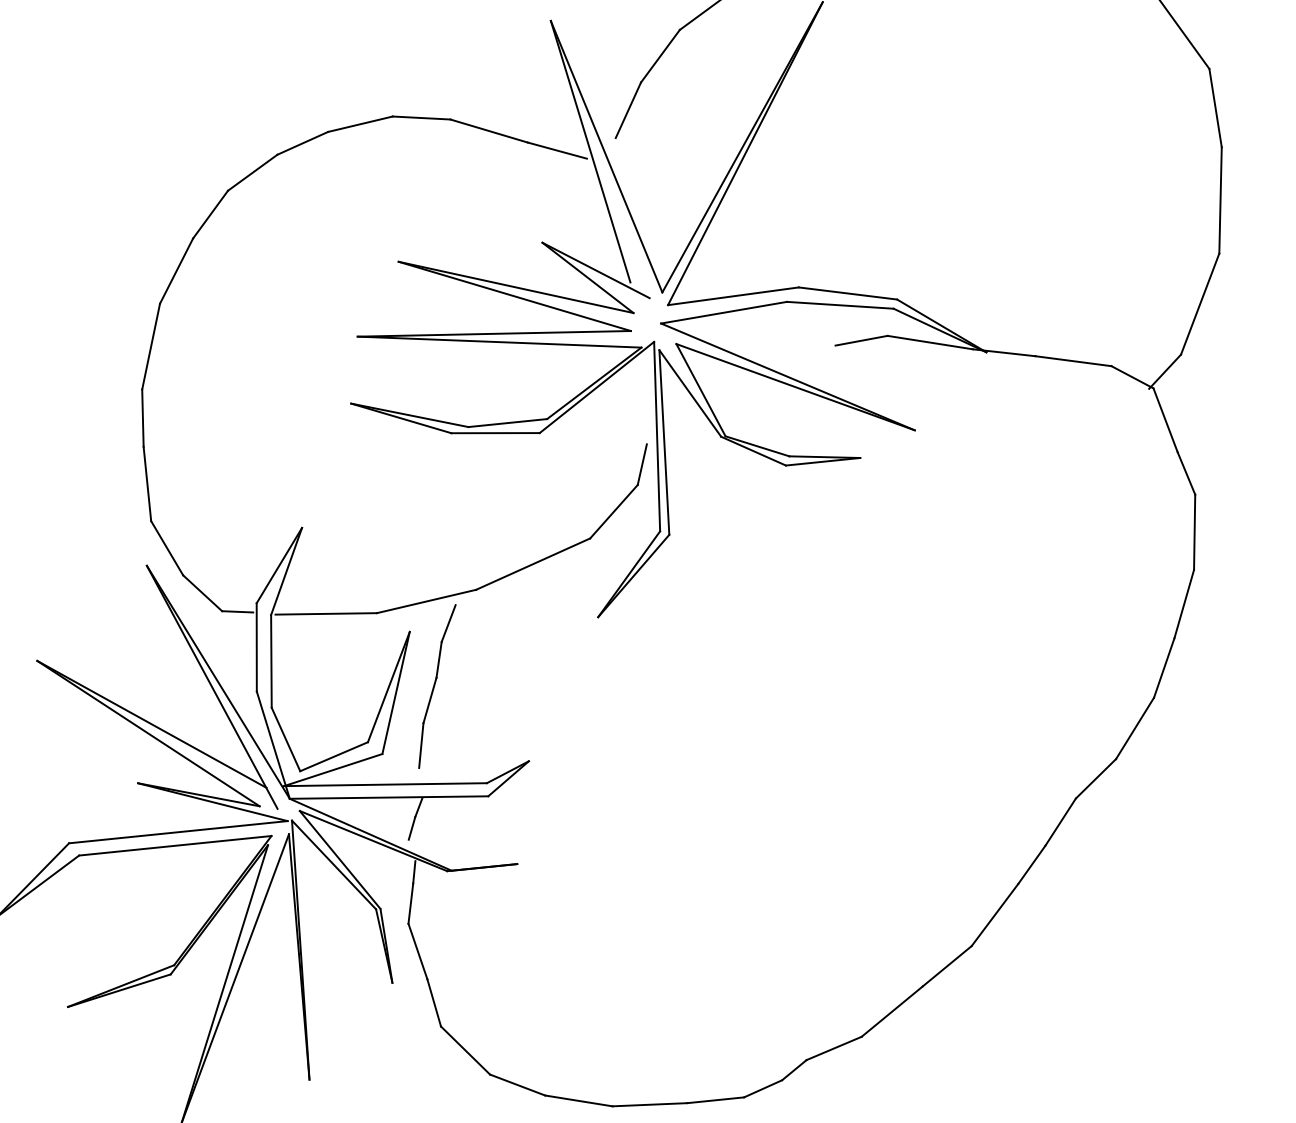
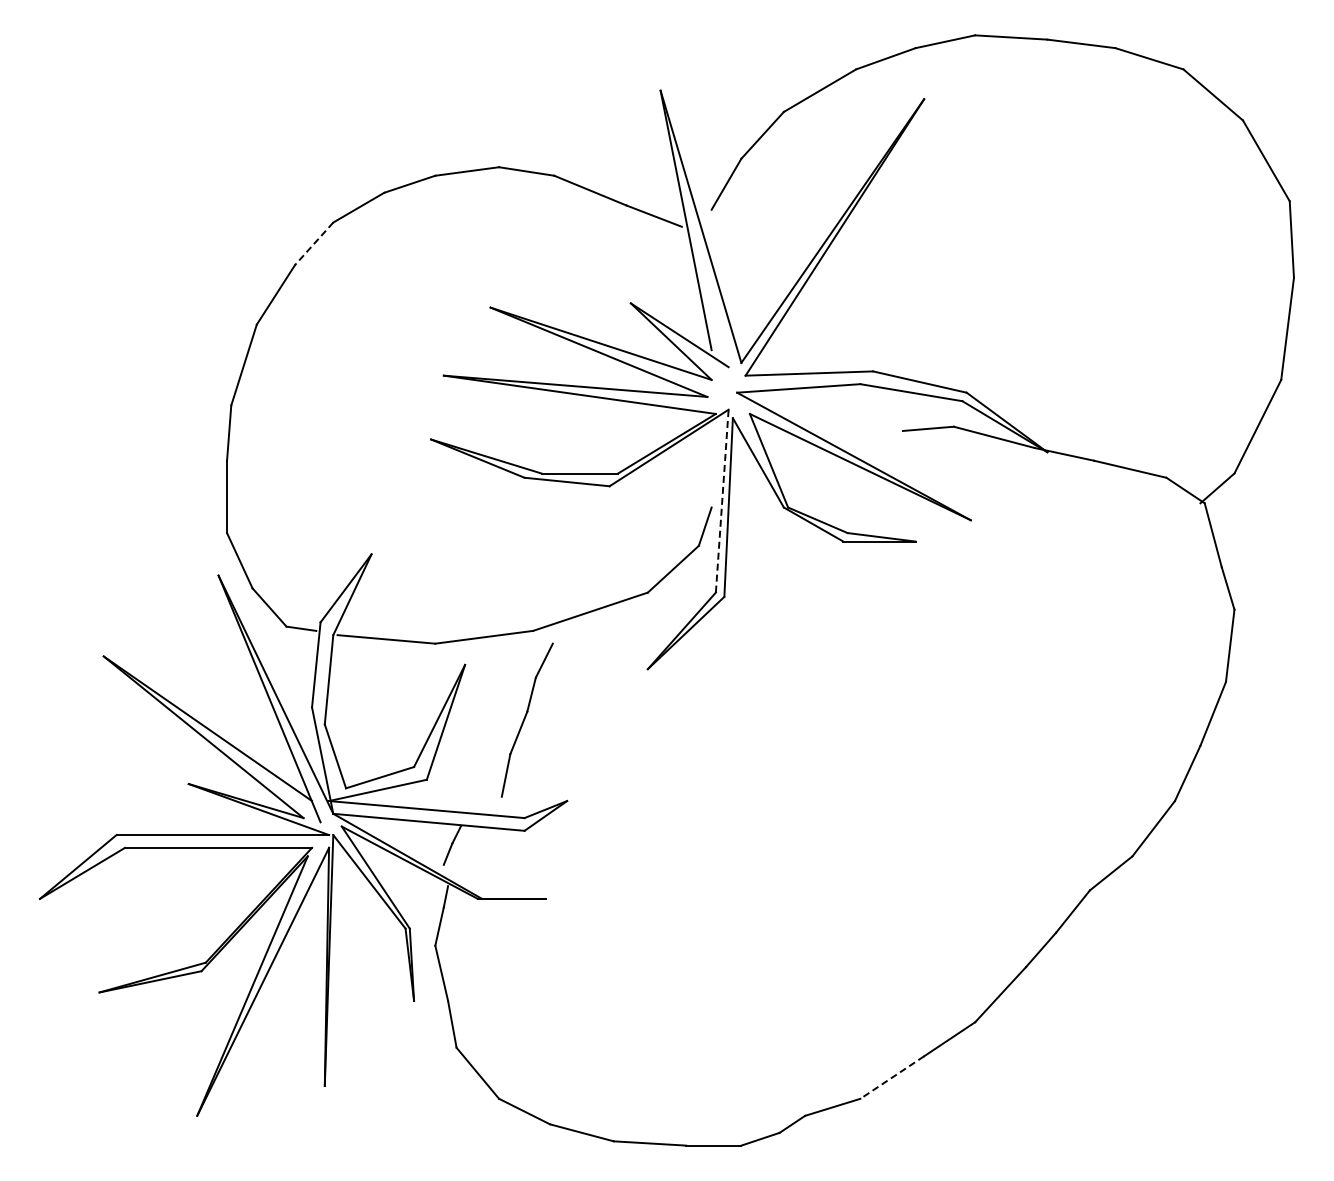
line: (210, 214) -> (314, 243), solid -> dashed
line: (657, 436) -> (722, 501), solid -> dashed
part: (436, 685) -> (526, 719), moved
line: (891, 1011) -> (891, 1077), solid -> dashed

